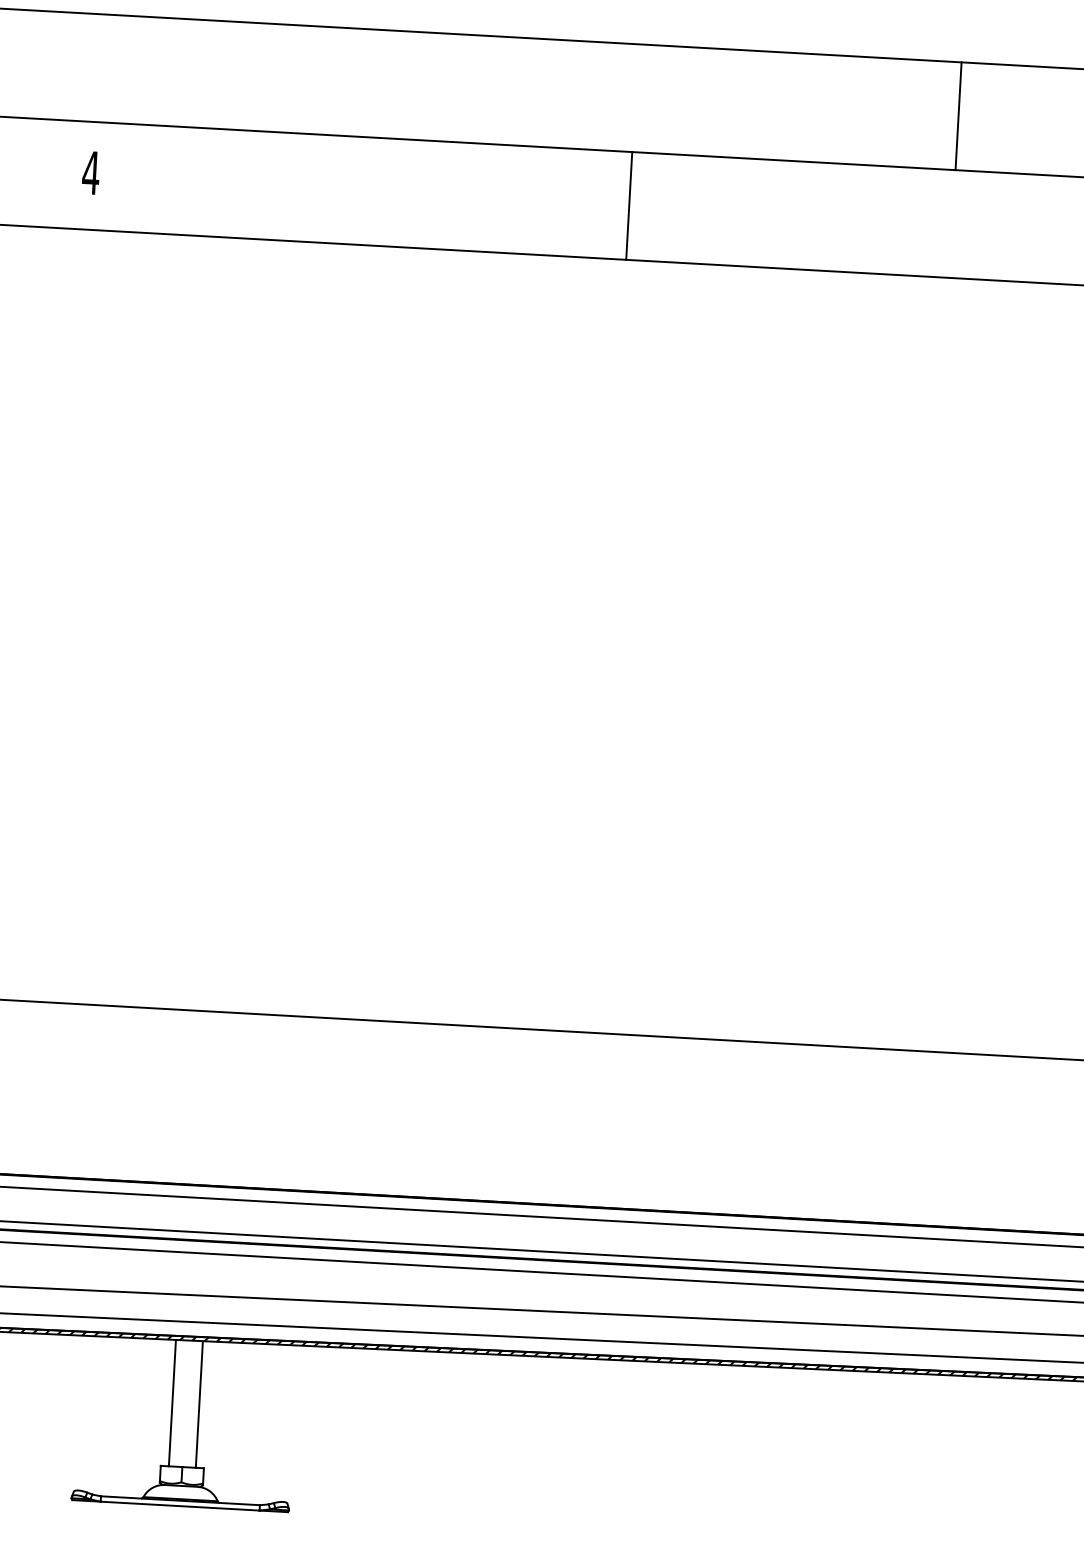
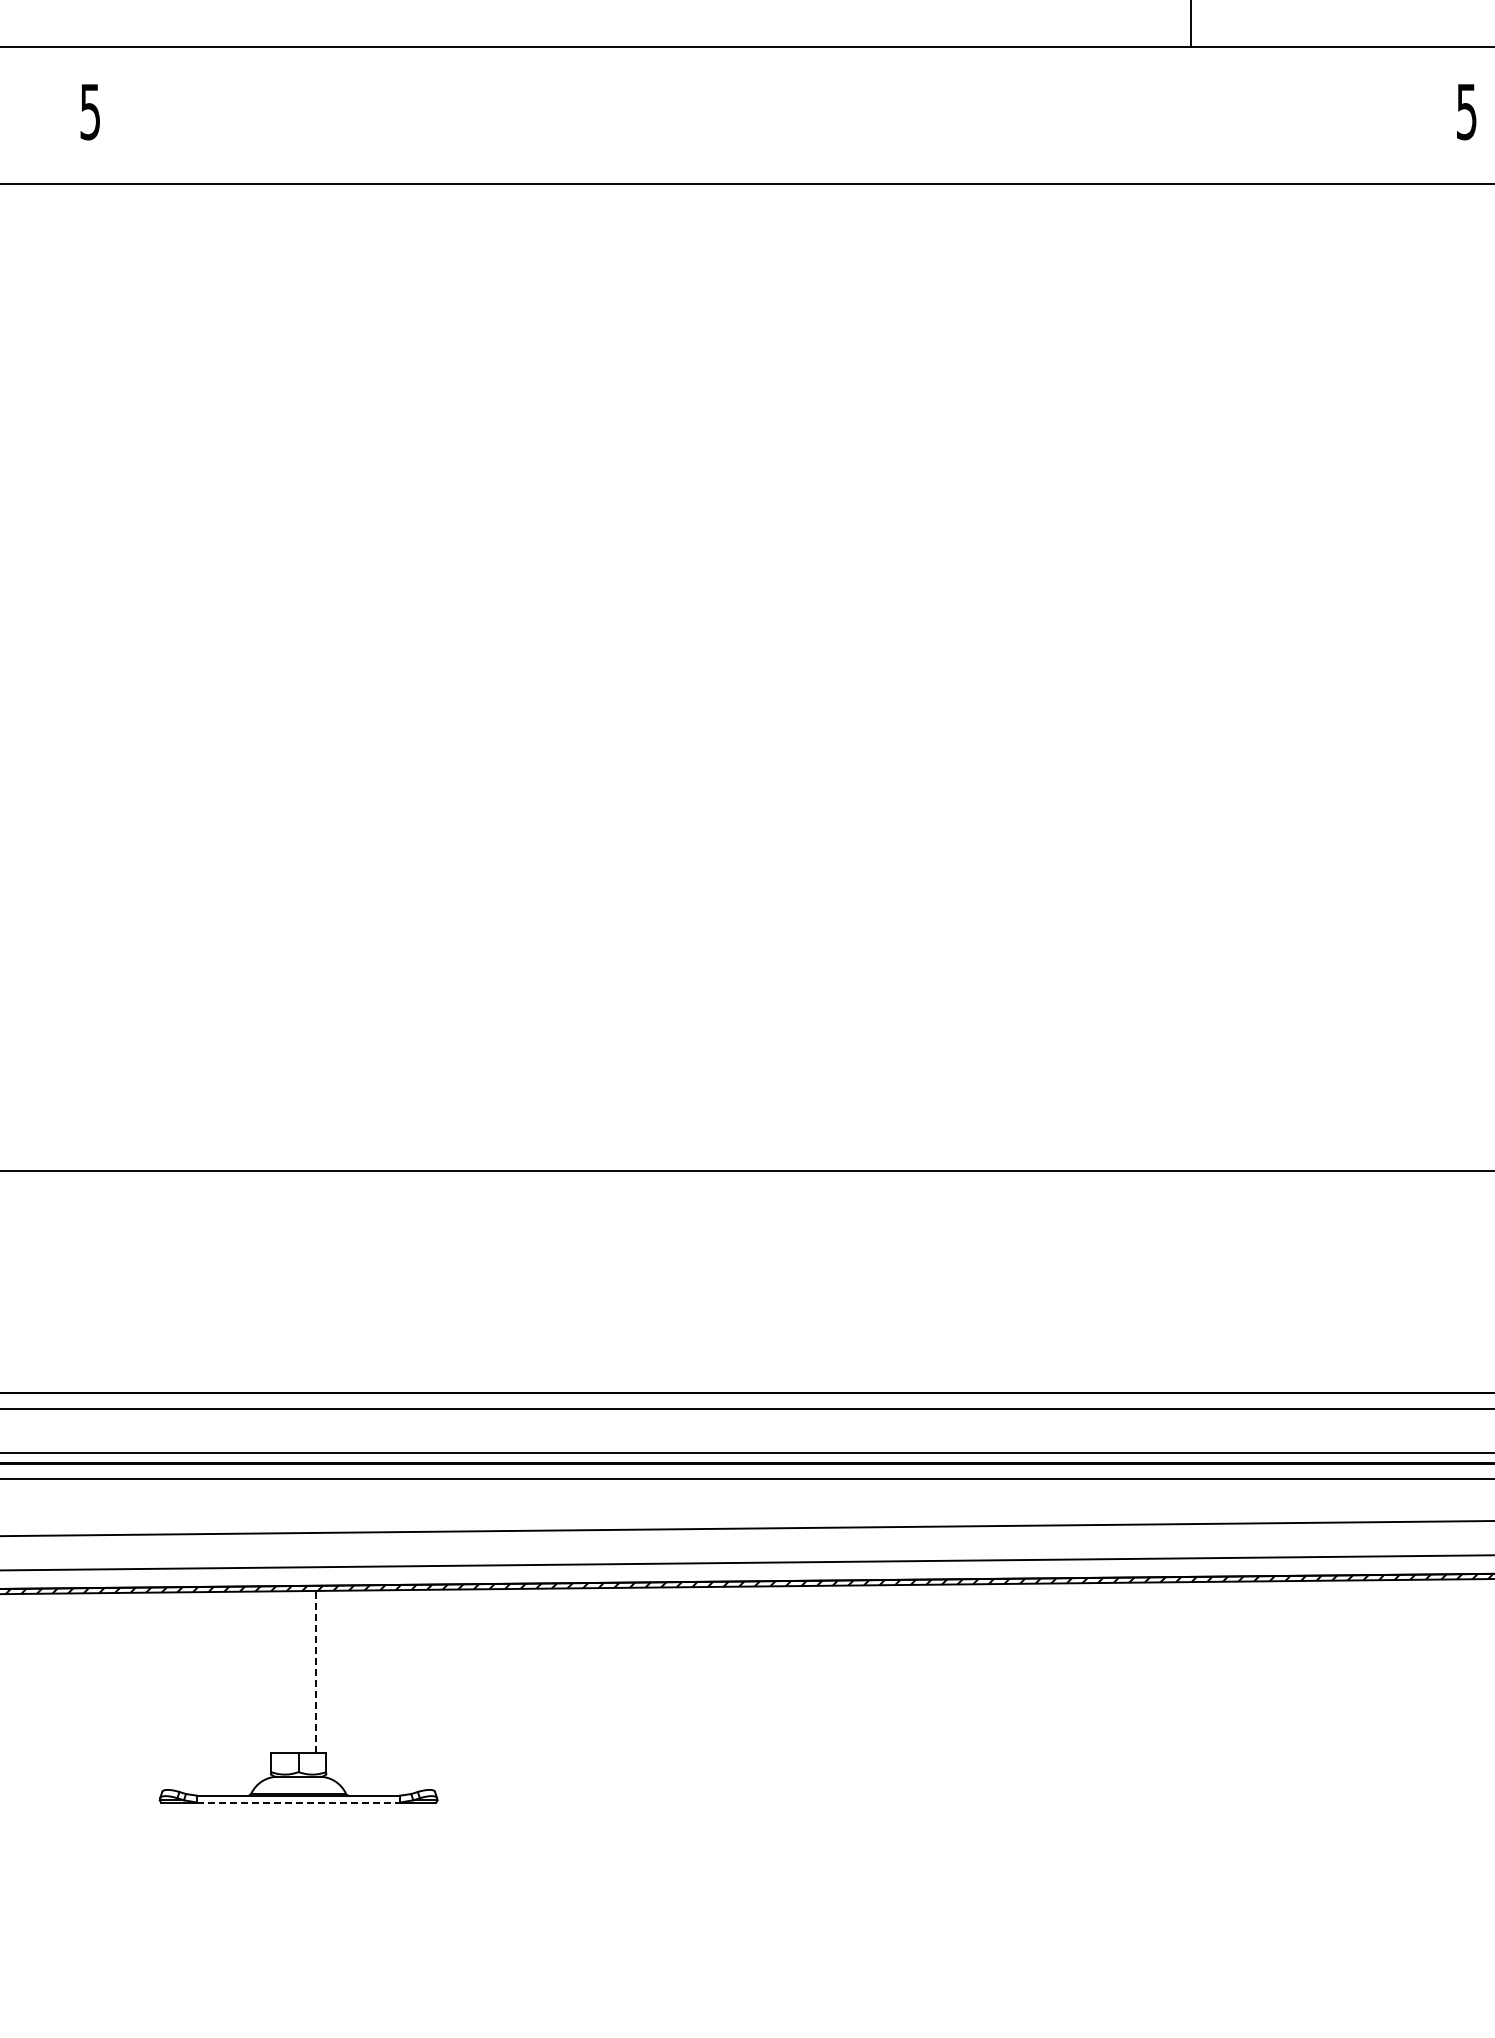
text: (91, 173) -> (90, 112), 4 -> 5
line: (629, 205) -> (777, 115), removed
line: (172, 1402) -> (281, 1671), removed
line: (199, 1404) -> (315, 1671), solid -> dashed
line: (180, 1506) -> (299, 1802), solid -> dashed

